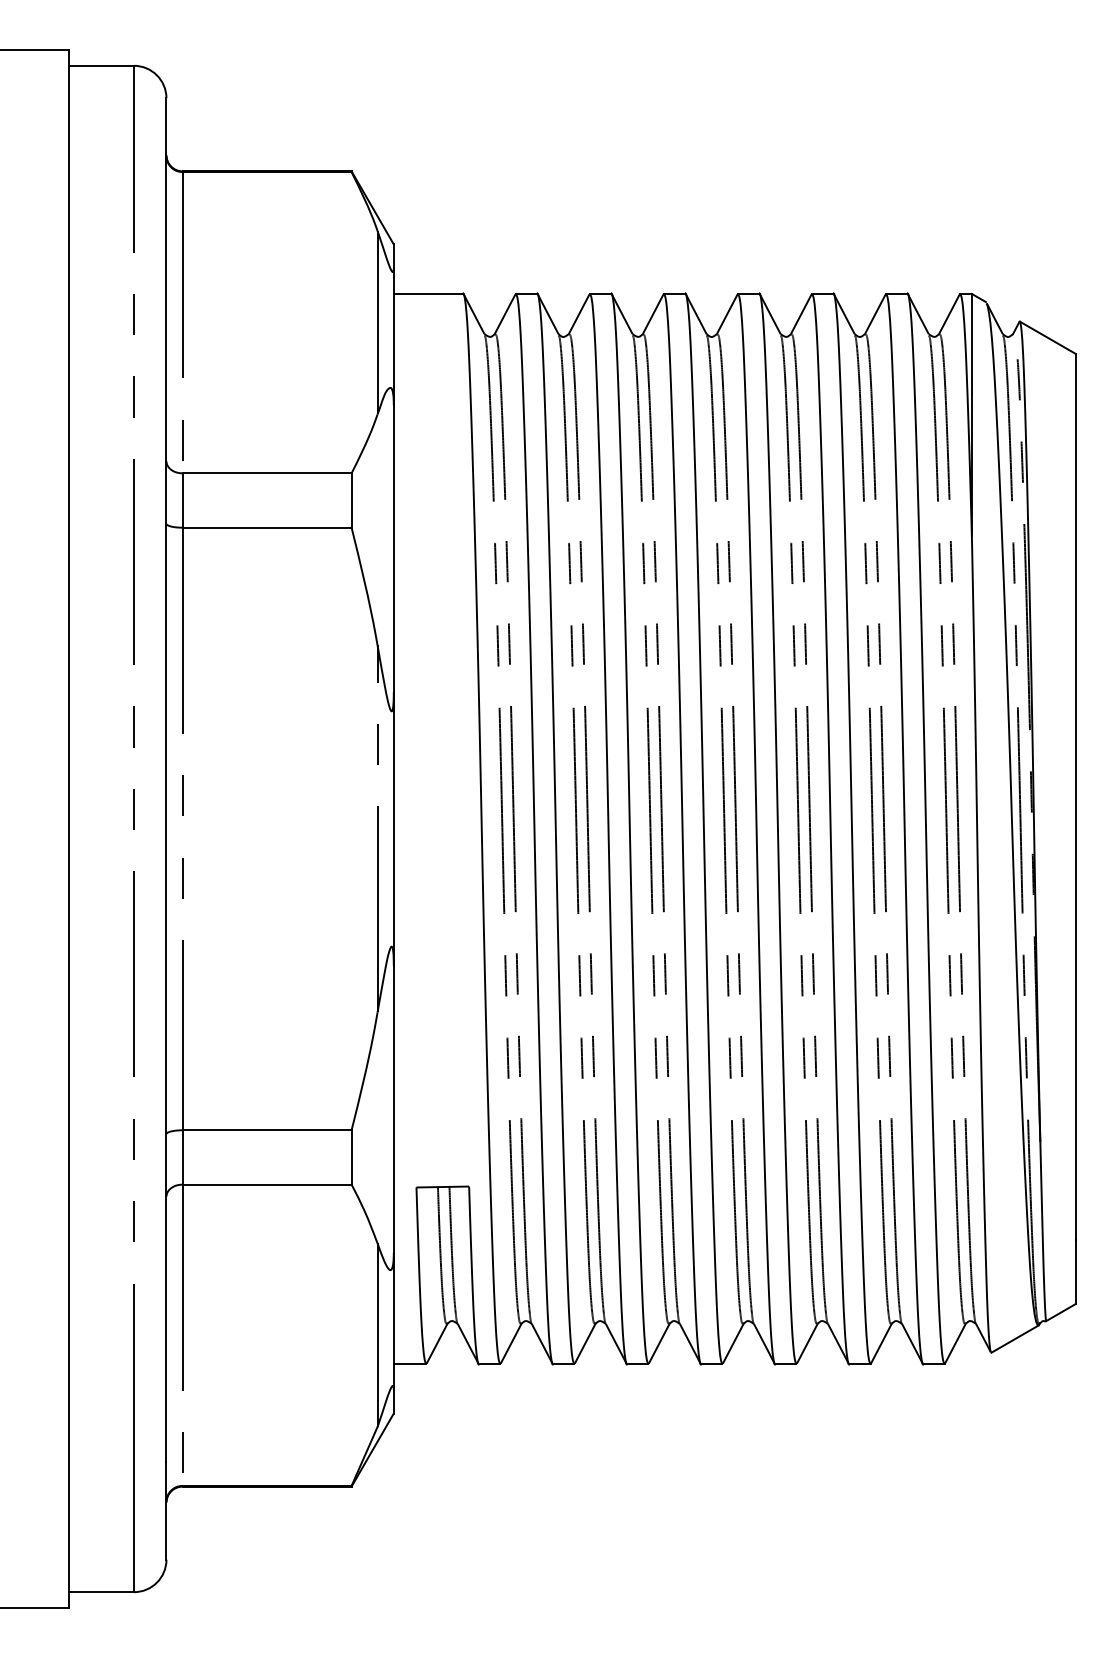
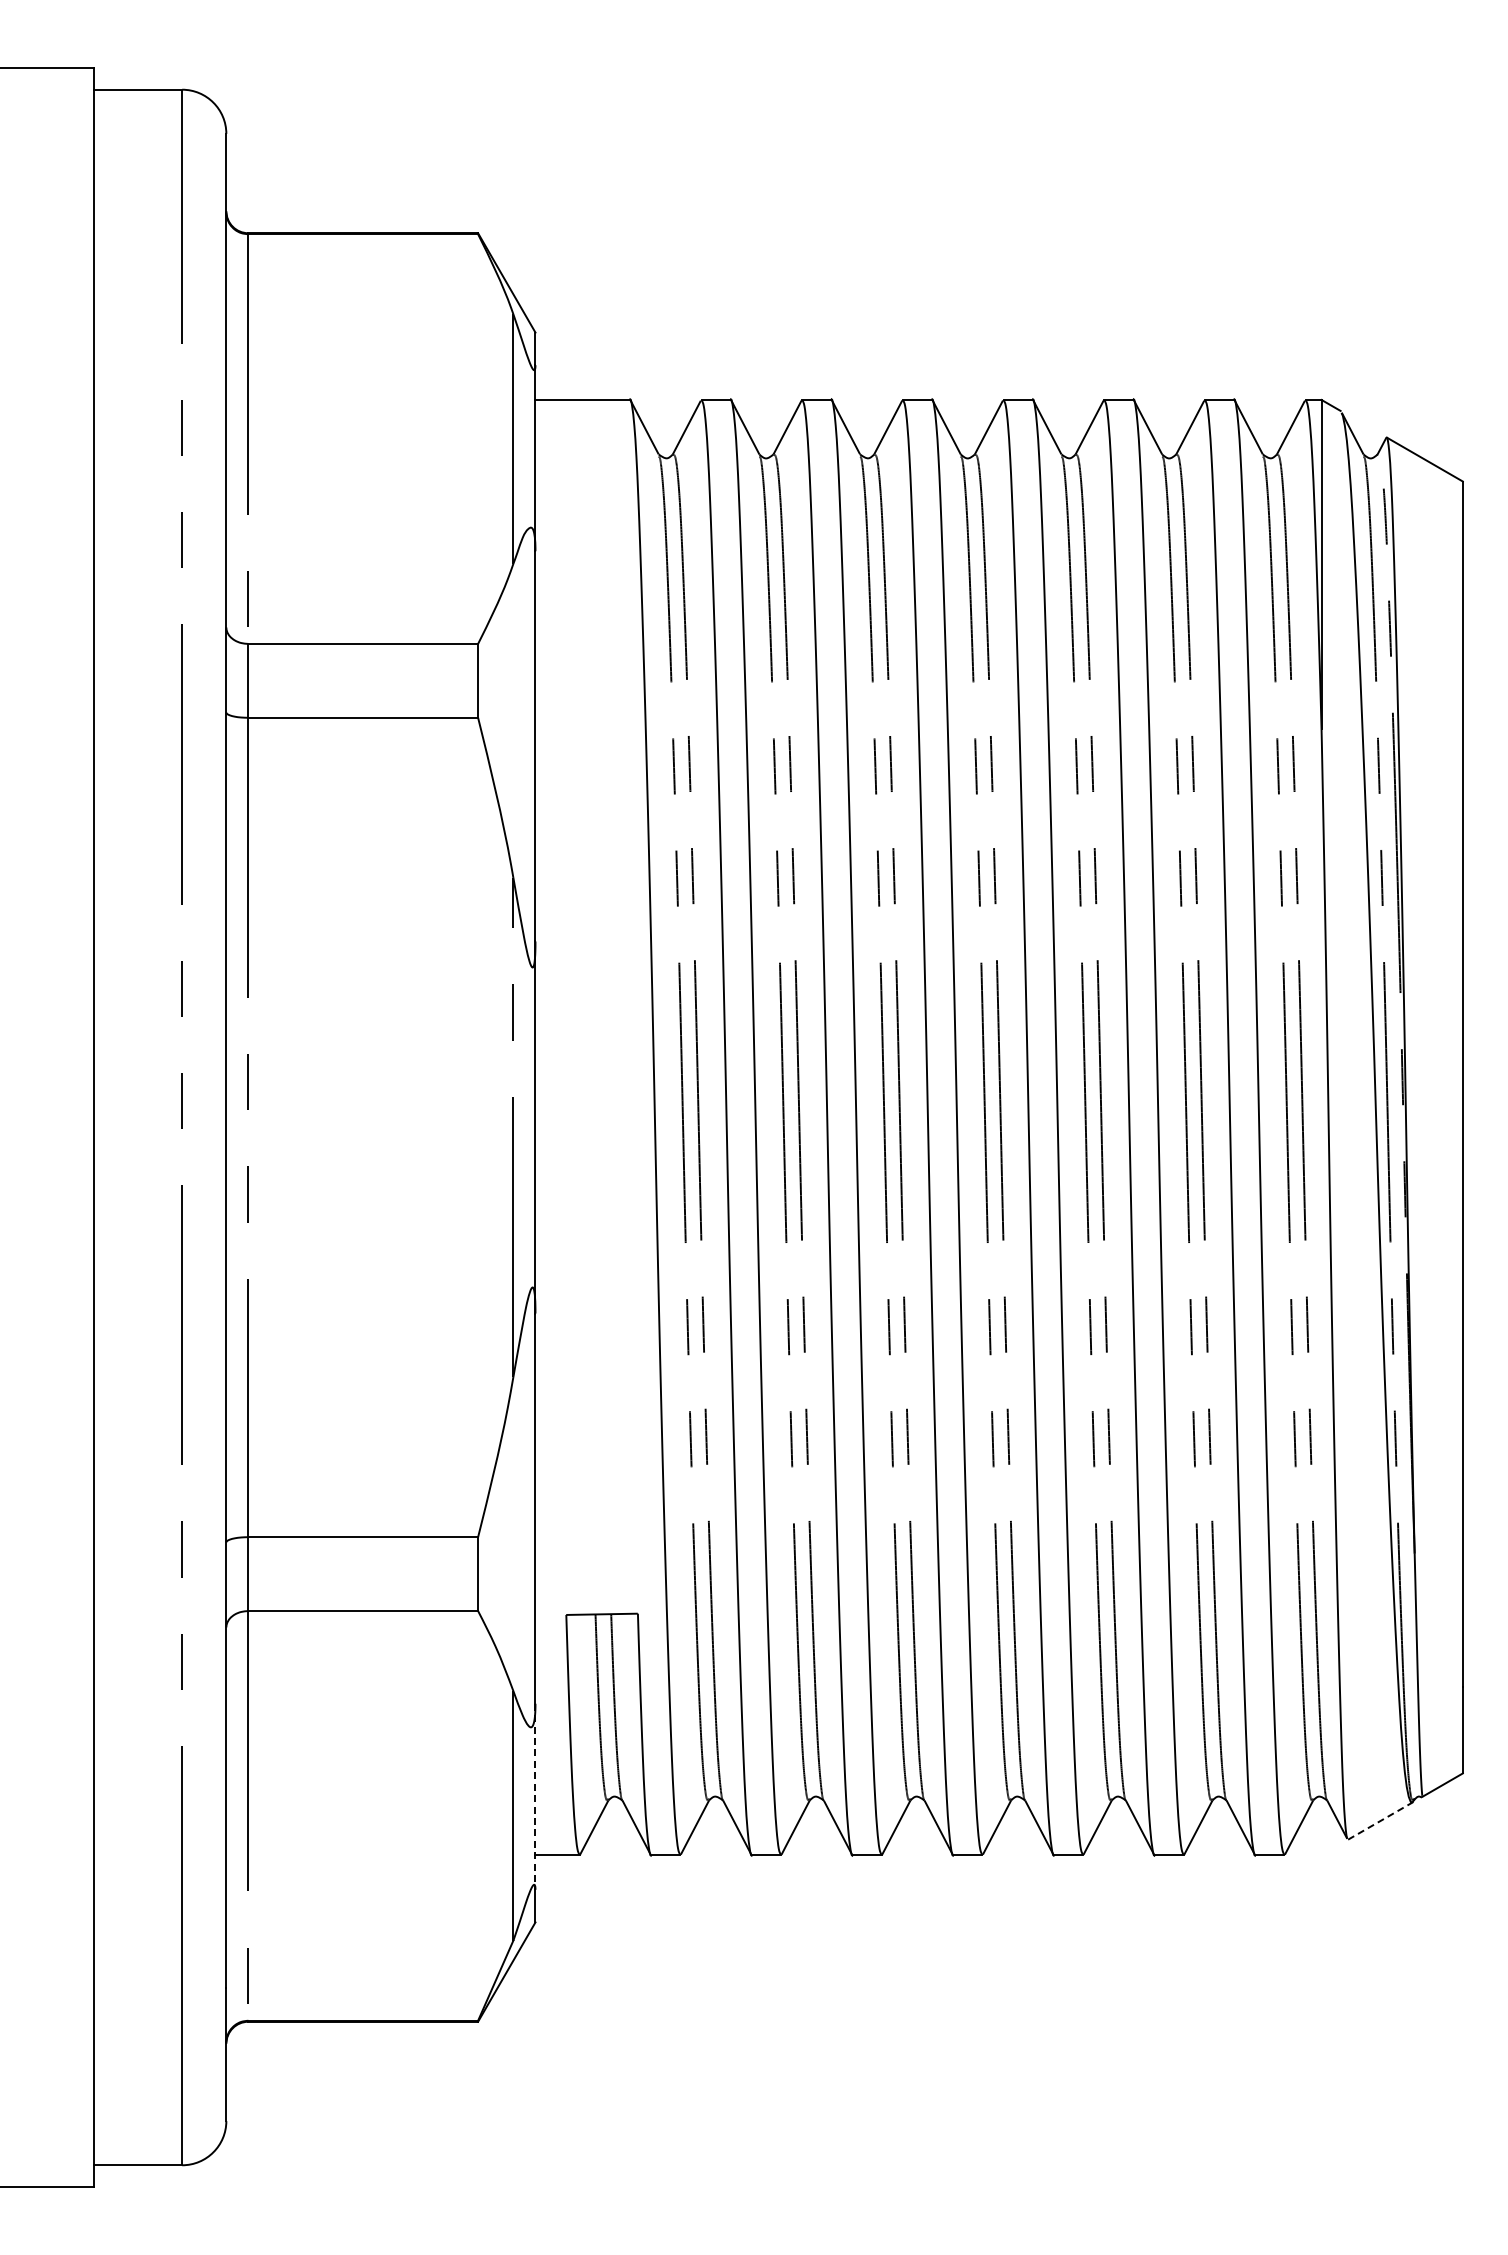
line: (393, 1321) -> (535, 1797), solid -> dashed
line: (1015, 1338) -> (1380, 1820), solid -> dashed

